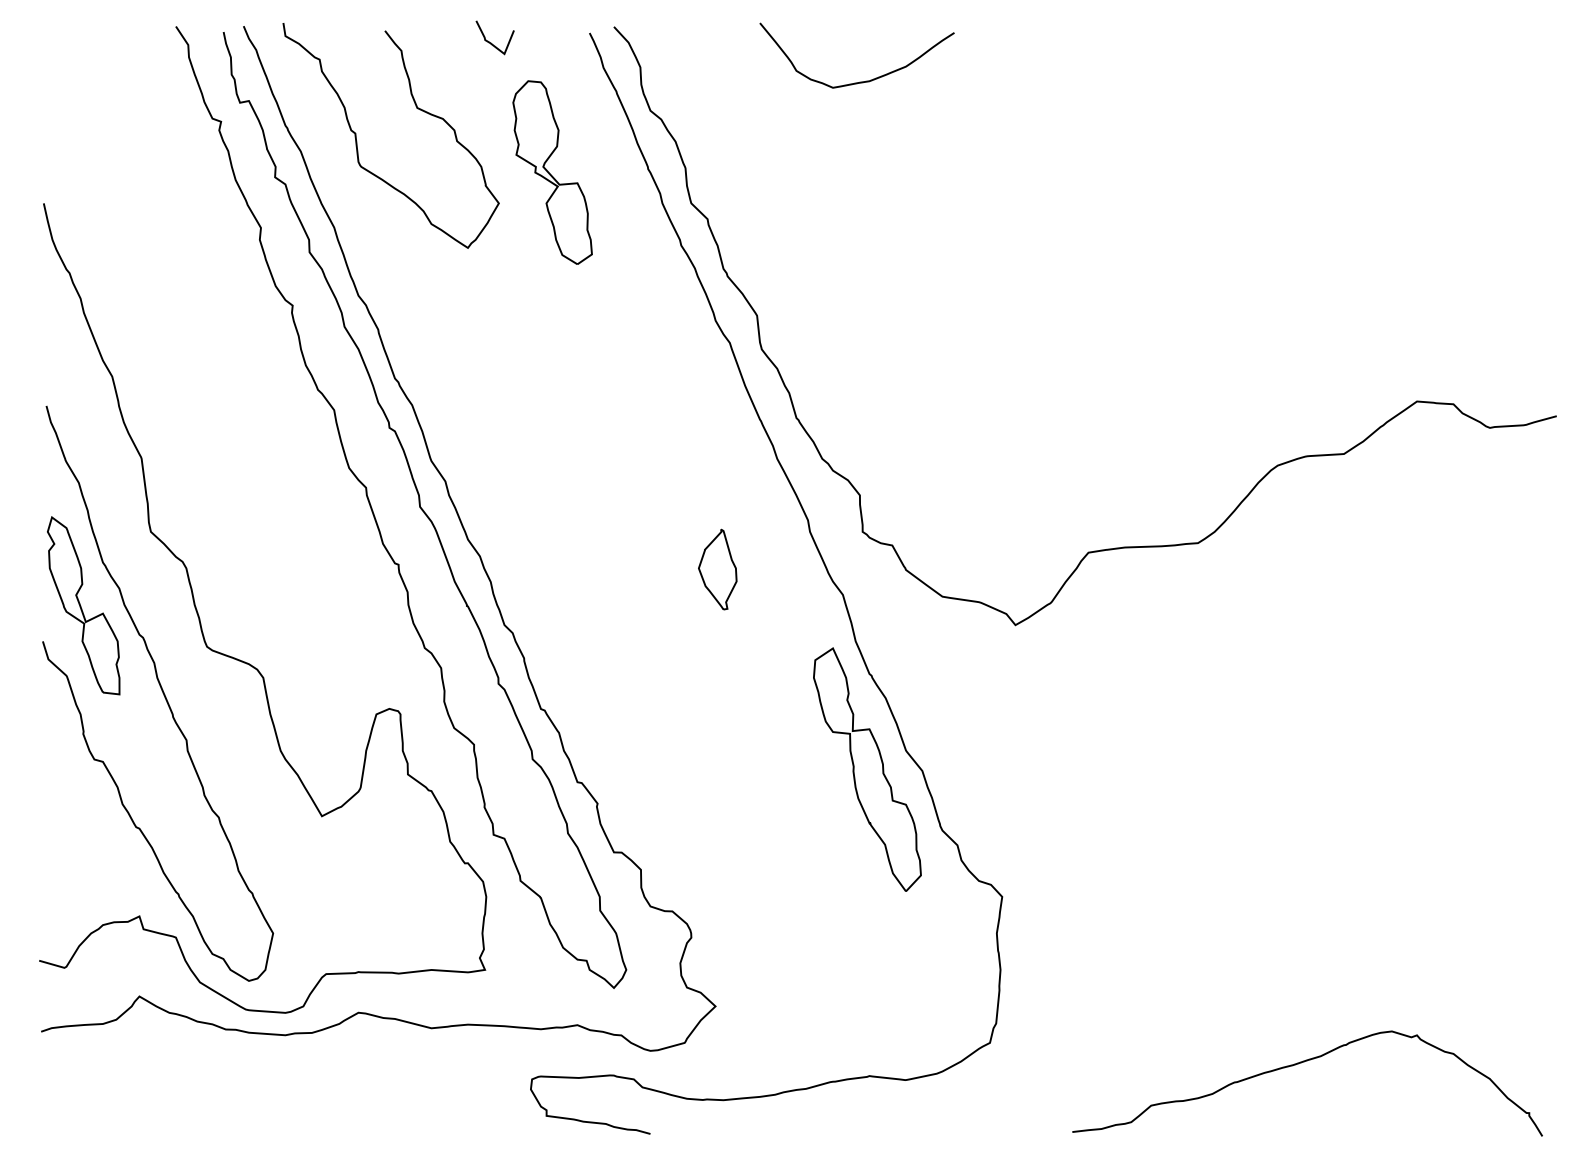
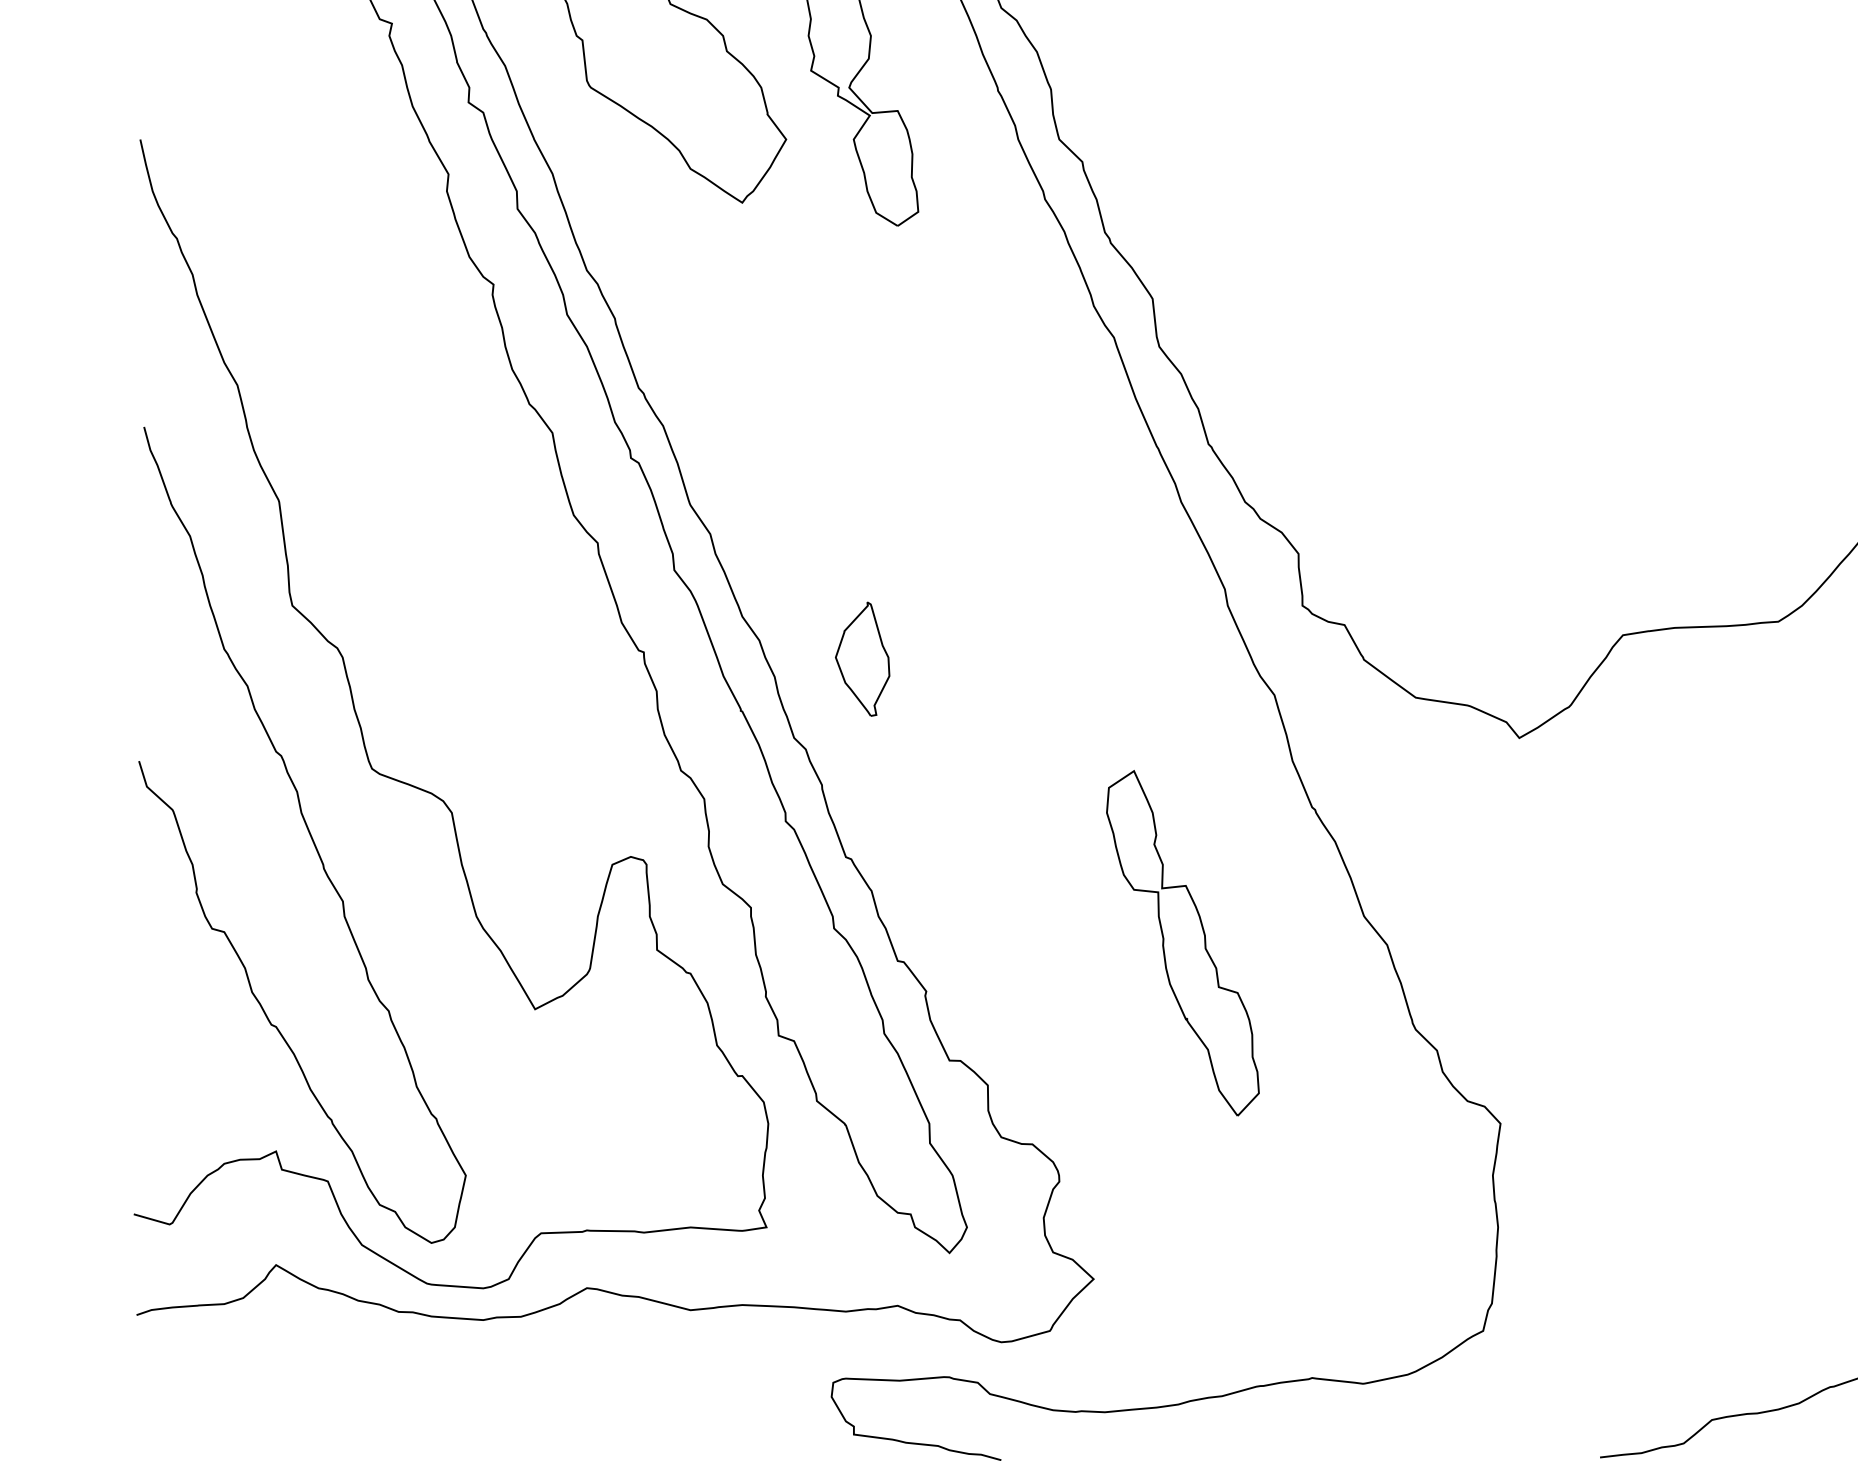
part: (717, 569) -> (862, 659), moved
part: (83, 605) -> (196, 710), removed
part: (867, 769) -> (1183, 942), moved

